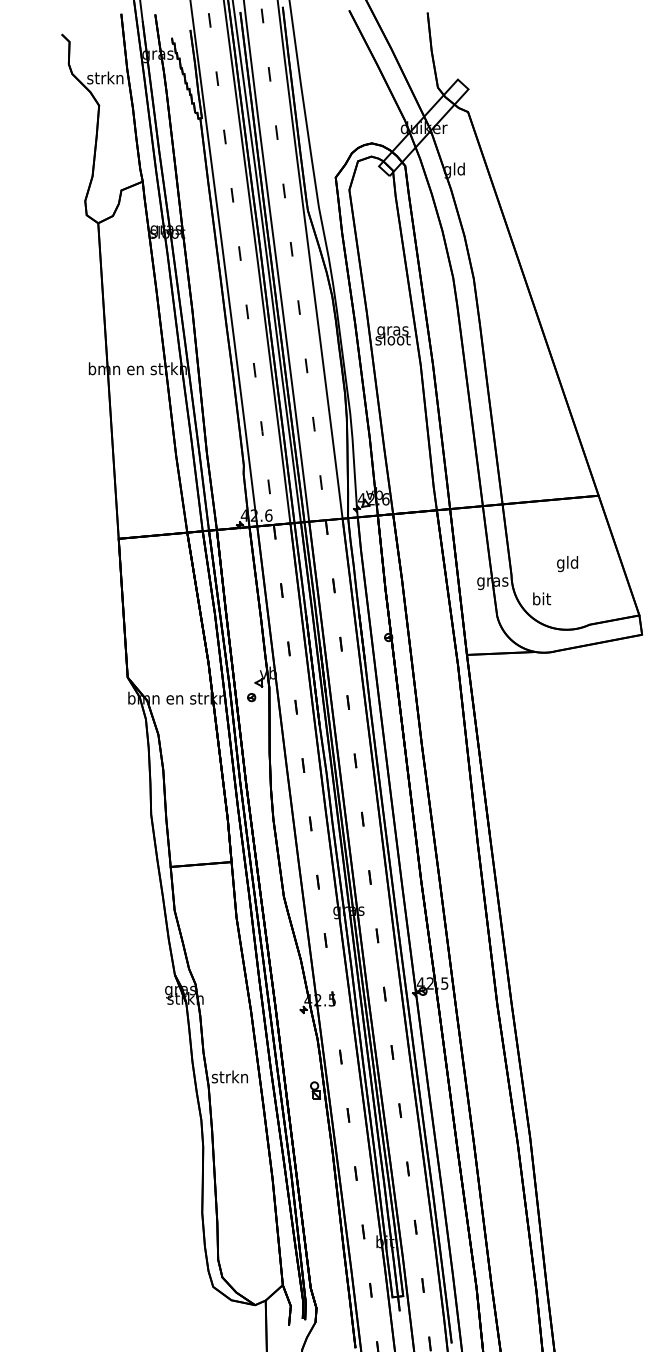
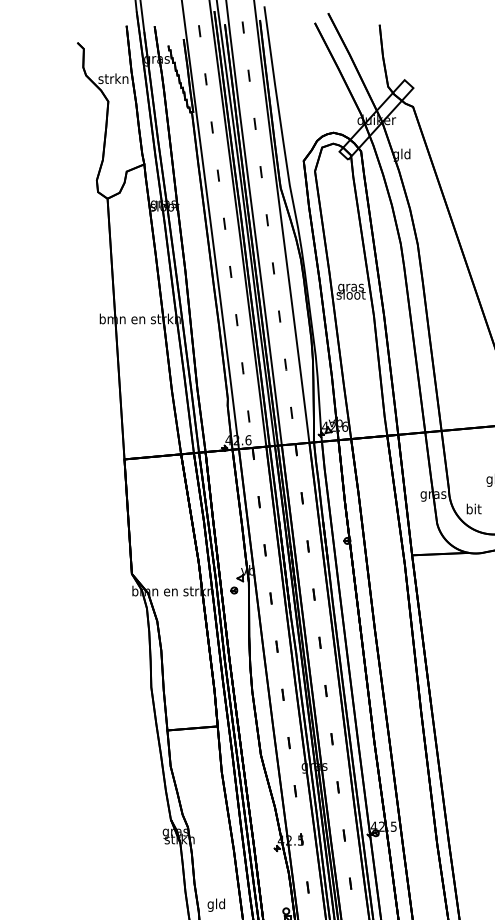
text: (229, 1078) -> (215, 905), strkn -> gld

